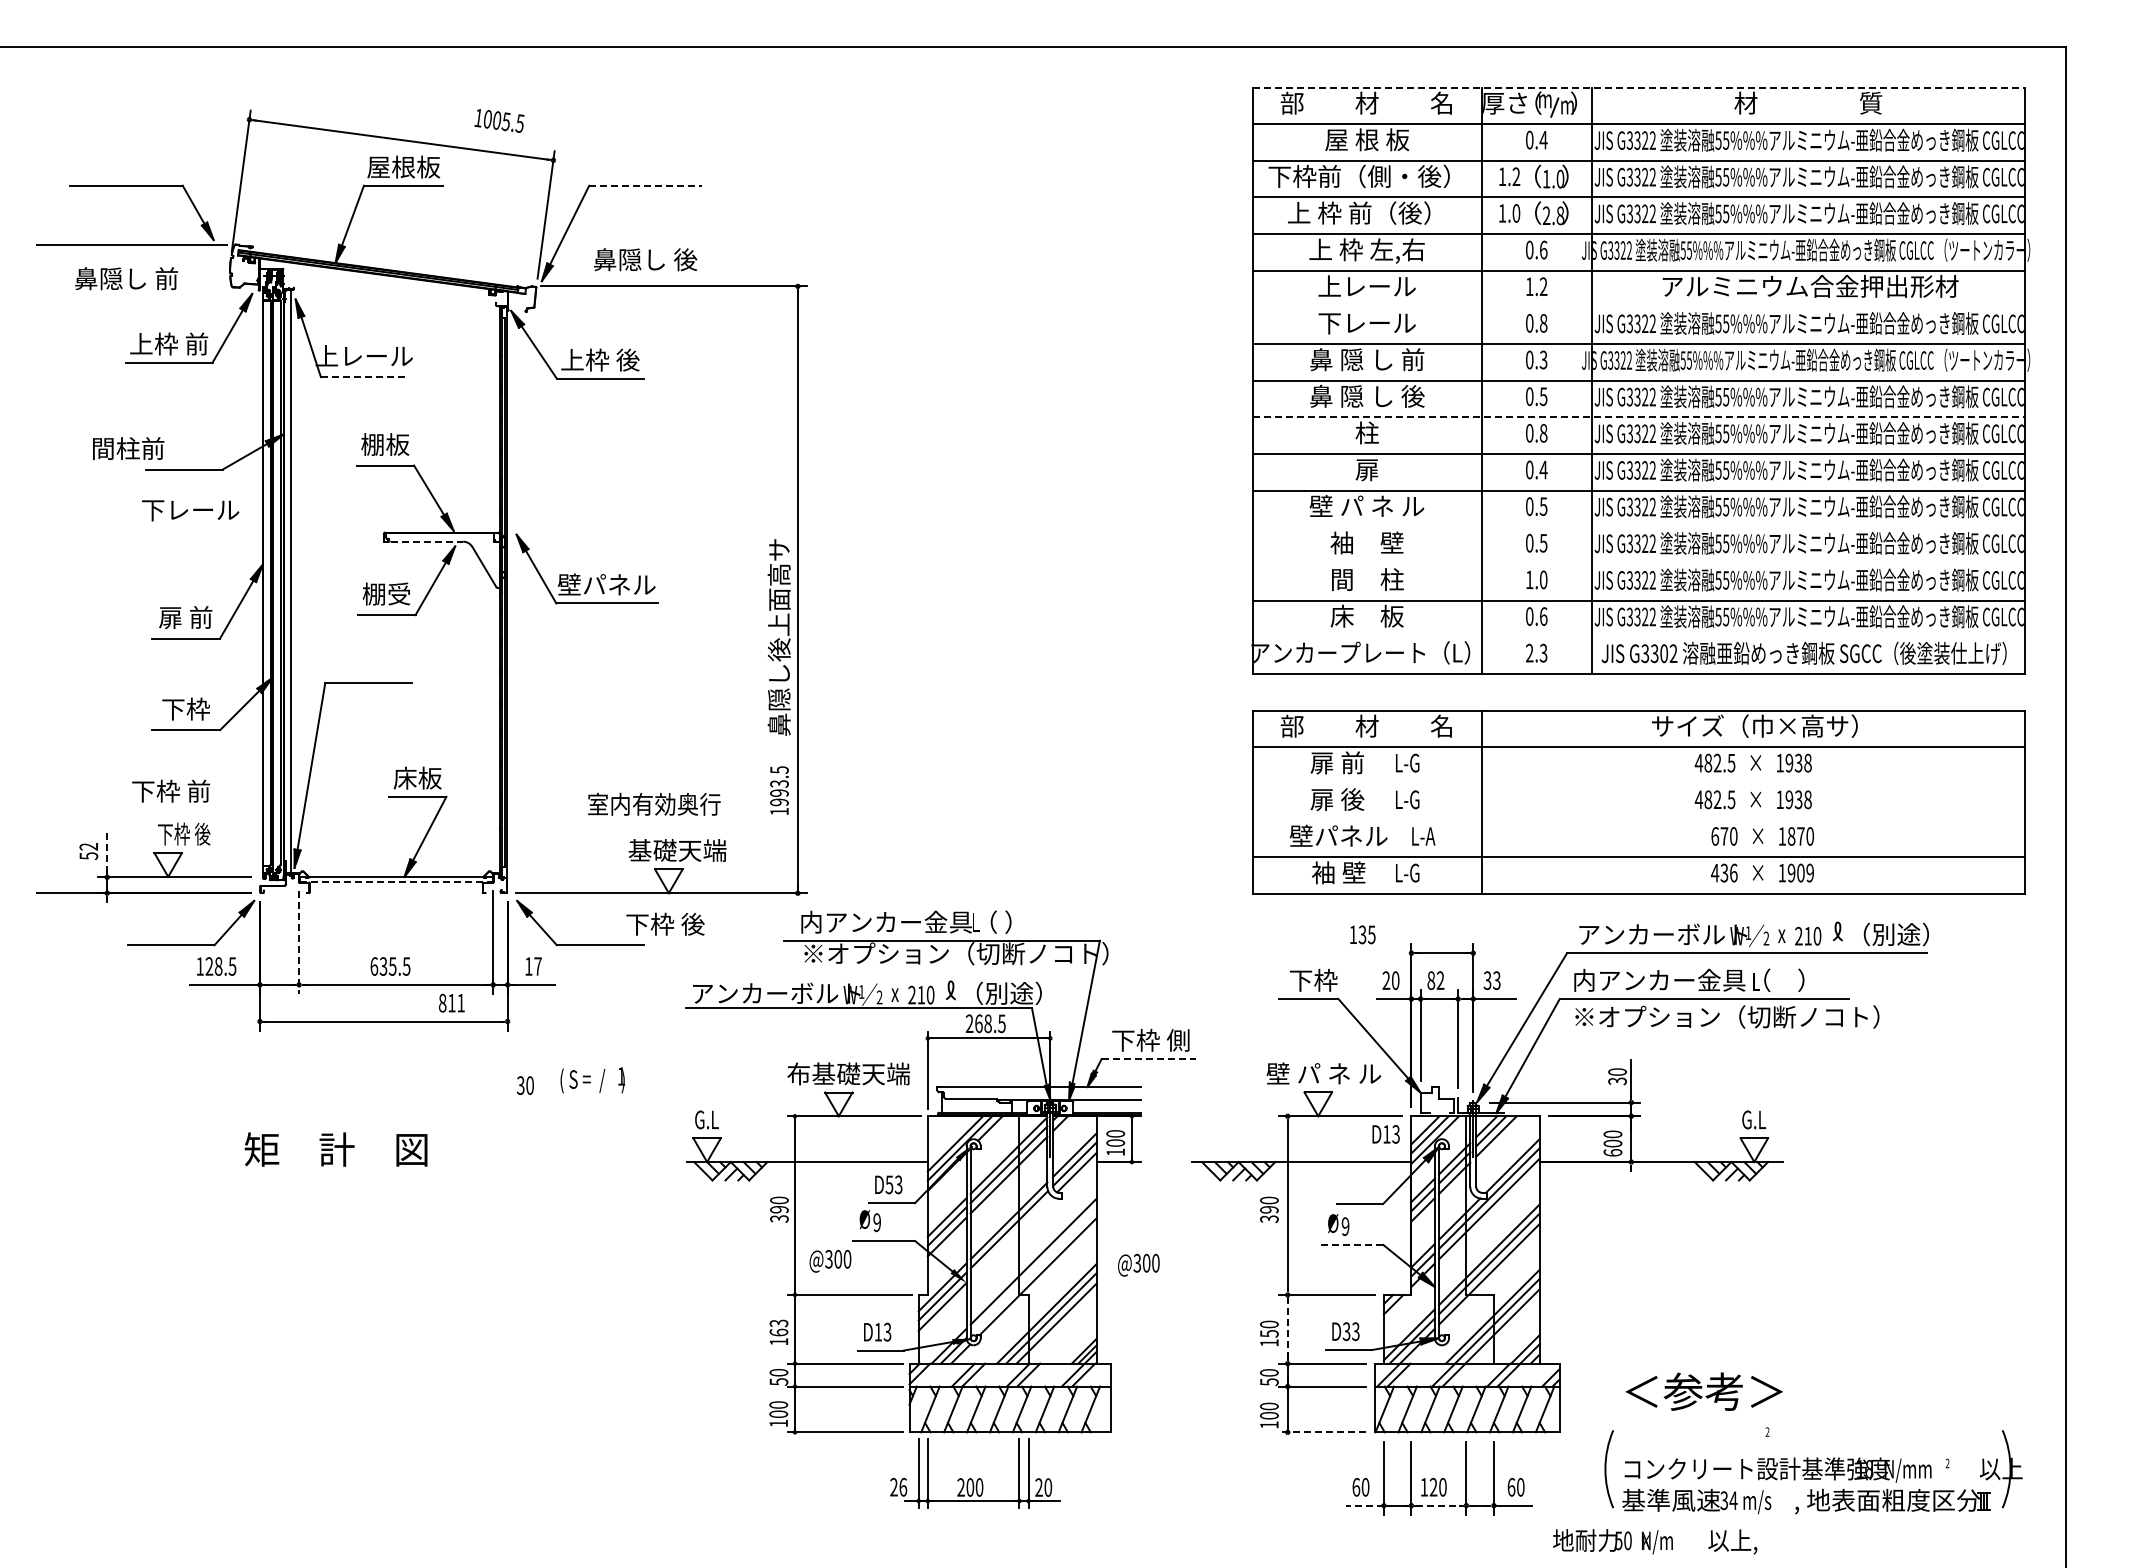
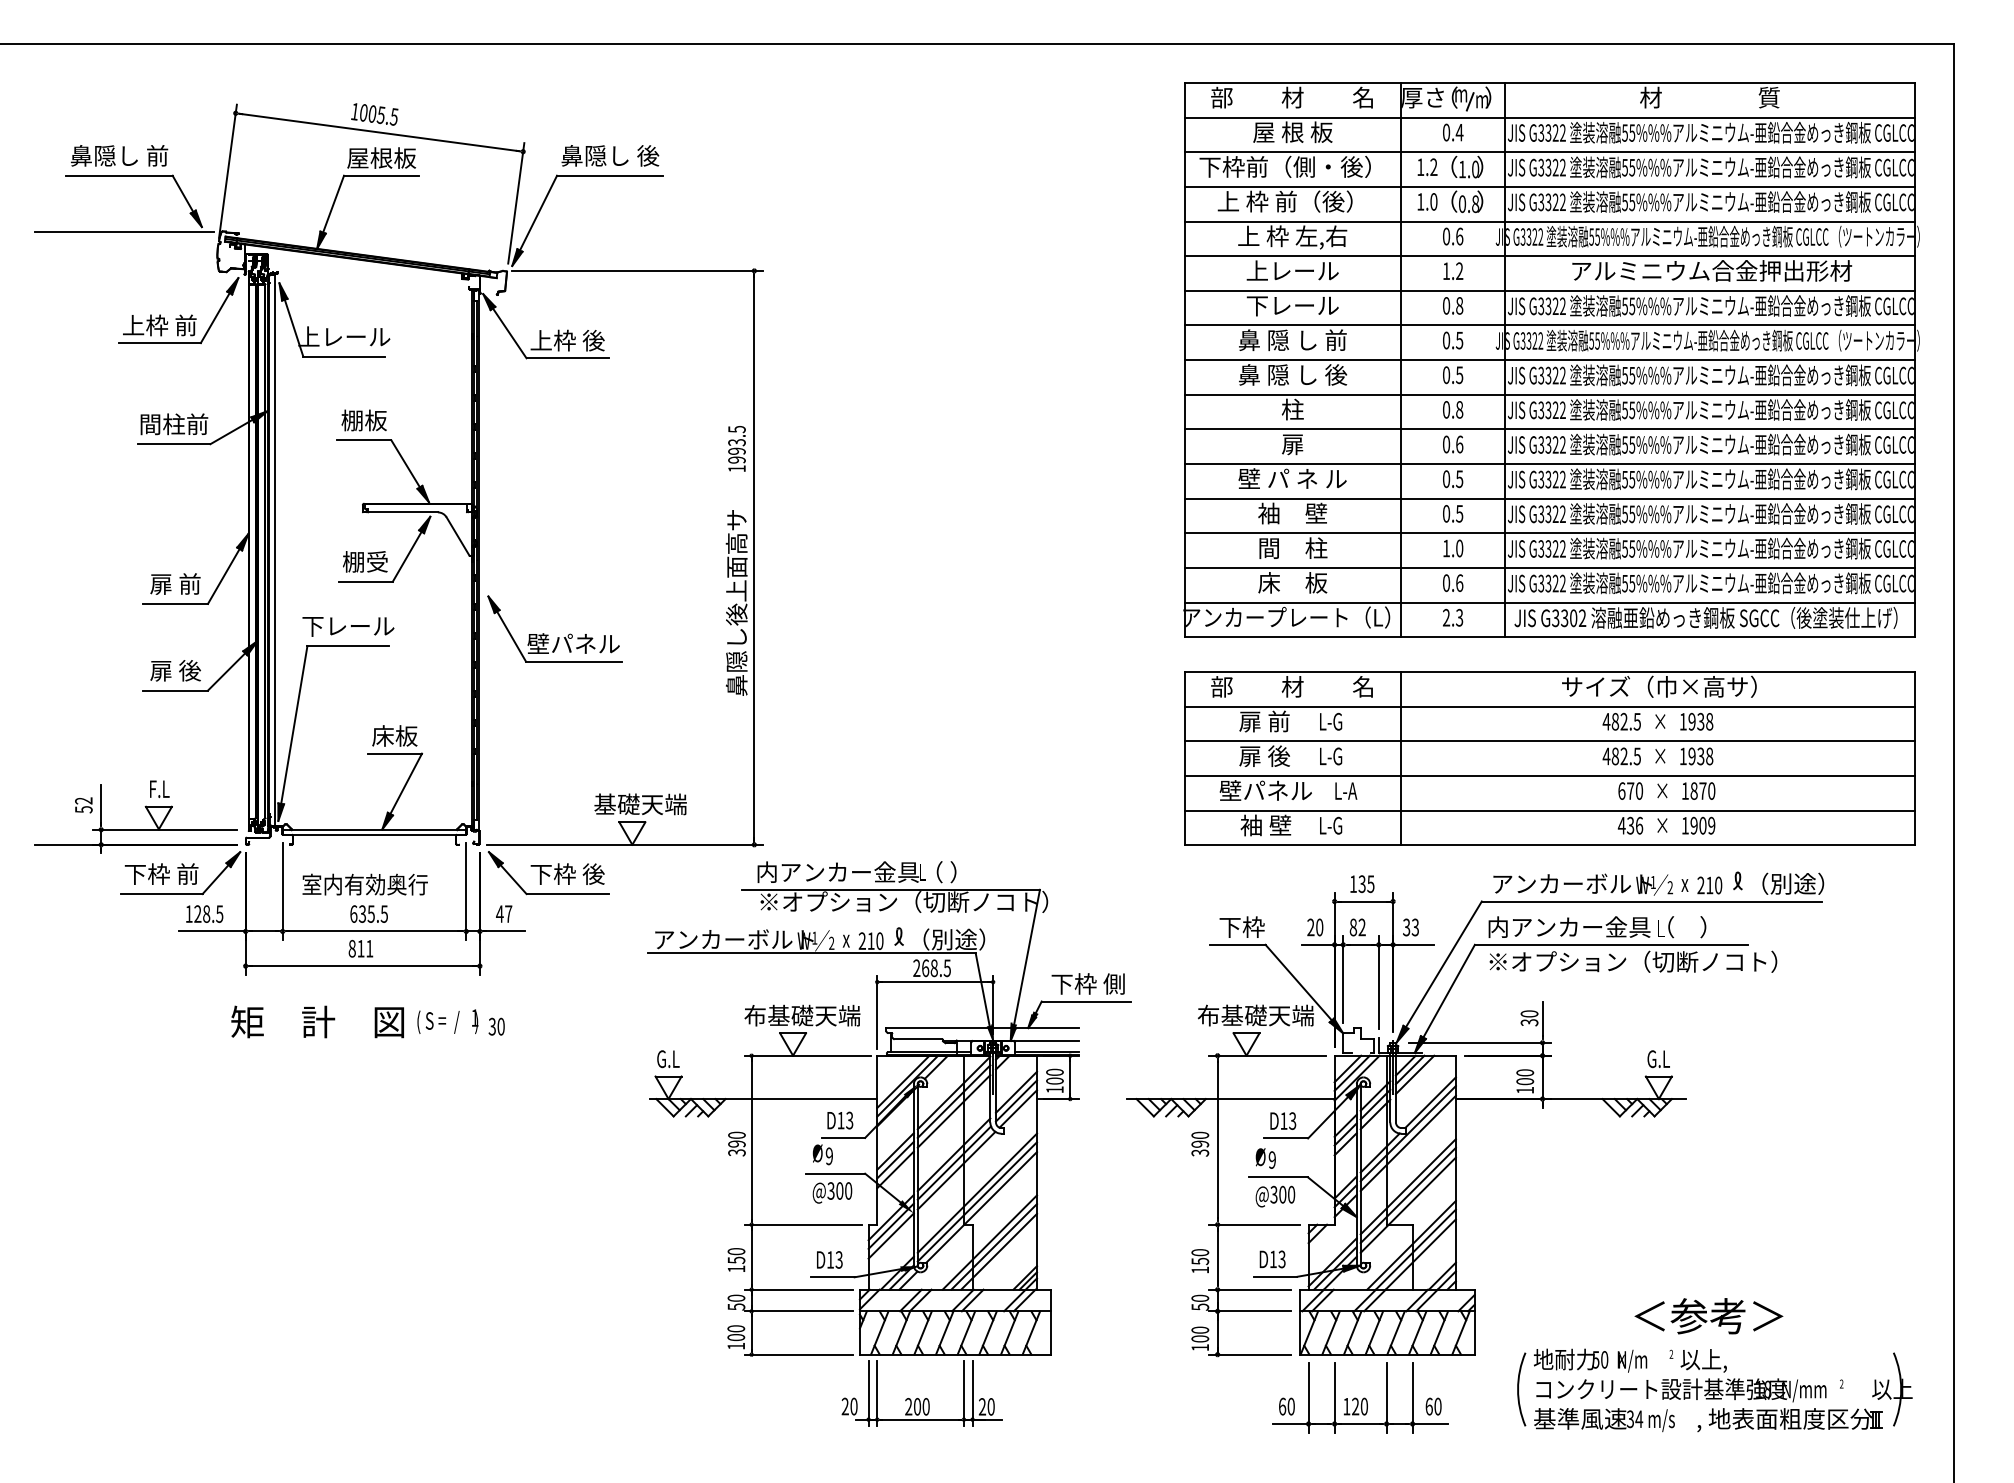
line: (1639, 87) -> (1550, 82), dashed -> solid
text: (499, 120) -> (374, 114), moved
line: (645, 185) -> (610, 175), dashed -> solid
text: (1546, 215) -> (1462, 203), 2.8 -> 0.8
text: (645, 259) -> (610, 155), moved
text: (126, 278) -> (119, 155), moved
line: (1638, 307) -> (1549, 290), added
text: (1543, 359) -> (1459, 340), 0.3 -> 0.5
line: (364, 377) -> (344, 357), dashed -> solid
line: (1639, 417) -> (1550, 394), dashed -> solid
text: (128, 448) -> (174, 424), moved
text: (1543, 469) -> (1459, 444), 0.4 -> 0.6
text: (190, 510) -> (348, 626), moved
line: (1638, 527) -> (1549, 498), added
line: (427, 541) -> (404, 512), dashed -> solid
line: (1638, 563) -> (1549, 532), added
part: (580, 575) -> (548, 635), moved
line: (1638, 637) -> (1549, 602), added
text: (185, 708) -> (175, 670), 下枠 -> 扉 後
line: (1638, 783) -> (1549, 741), added
text: (170, 790) -> (161, 873), moved
text: (779, 790) -> (737, 448), moved
text: (654, 803) -> (365, 883), moved
line: (1638, 820) -> (1549, 776), added
text: (184, 833) -> (174, 788), 下枠 後 -> F.L
line: (107, 850) -> (101, 804), dashed -> solid
line: (396, 882) -> (374, 834), dashed -> solid
text: (665, 923) -> (567, 873), moved
text: (1362, 934) -> (1362, 883), moved
line: (299, 942) -> (283, 891), dashed -> solid
text: (528, 966) -> (499, 914), 17 -> 47
text: (451, 1002) -> (360, 948), moved
line: (1149, 1058) -> (1086, 1001), dashed -> solid
text: (1327, 1073) -> (1255, 1015), 壁 パ ネ ル -> 布基礎天端
text: (592, 1080) -> (447, 1021), moved
text: (1385, 1134) -> (1282, 1121), moved
text: (335, 1149) -> (317, 1021), moved
text: (1612, 1152) -> (1524, 1089), 600 -> 100
text: (889, 1184) -> (841, 1120), D53 -> D13
line: (1011, 1237) -> (956, 1170), added
line: (1352, 1244) -> (1278, 1176), dashed -> solid
text: (830, 1260) -> (832, 1192), moved
text: (1138, 1264) -> (1275, 1195), moved
line: (1033, 1270) -> (977, 1201), added
text: (778, 1327) -> (736, 1255), 163 -> 150
line: (1287, 1329) -> (1217, 1257), dashed -> solid
text: (1346, 1331) -> (1273, 1259), D33 -> D13
text: (1703, 1391) -> (1708, 1316), moved
line: (1322, 1432) -> (1250, 1354), dashed -> solid
text: (903, 1486) -> (854, 1405), 26 -> 20
line: (1365, 1505) -> (1291, 1423), dashed -> solid
line: (1438, 1505) -> (1360, 1423), dashed -> solid
text: (1655, 1541) -> (1630, 1360), moved

